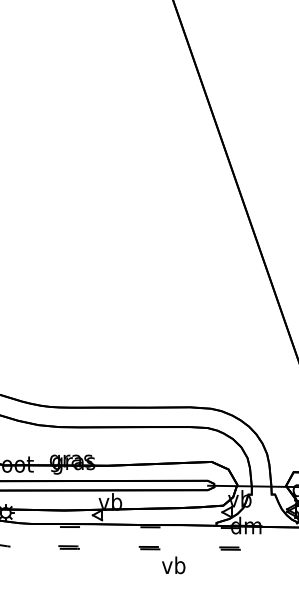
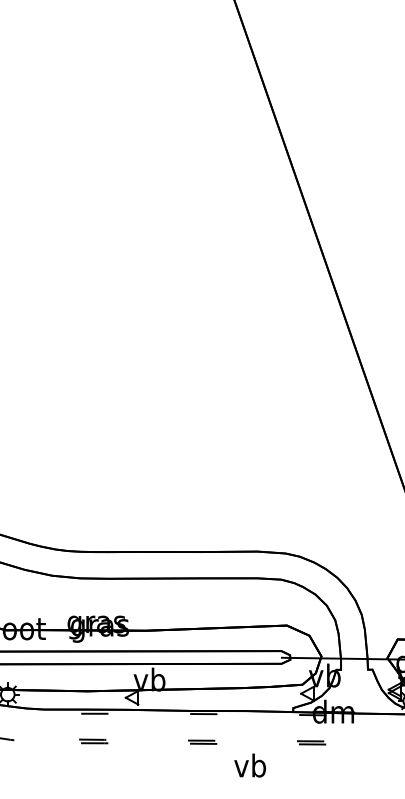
text: (173, 565) -> (249, 765), moved

